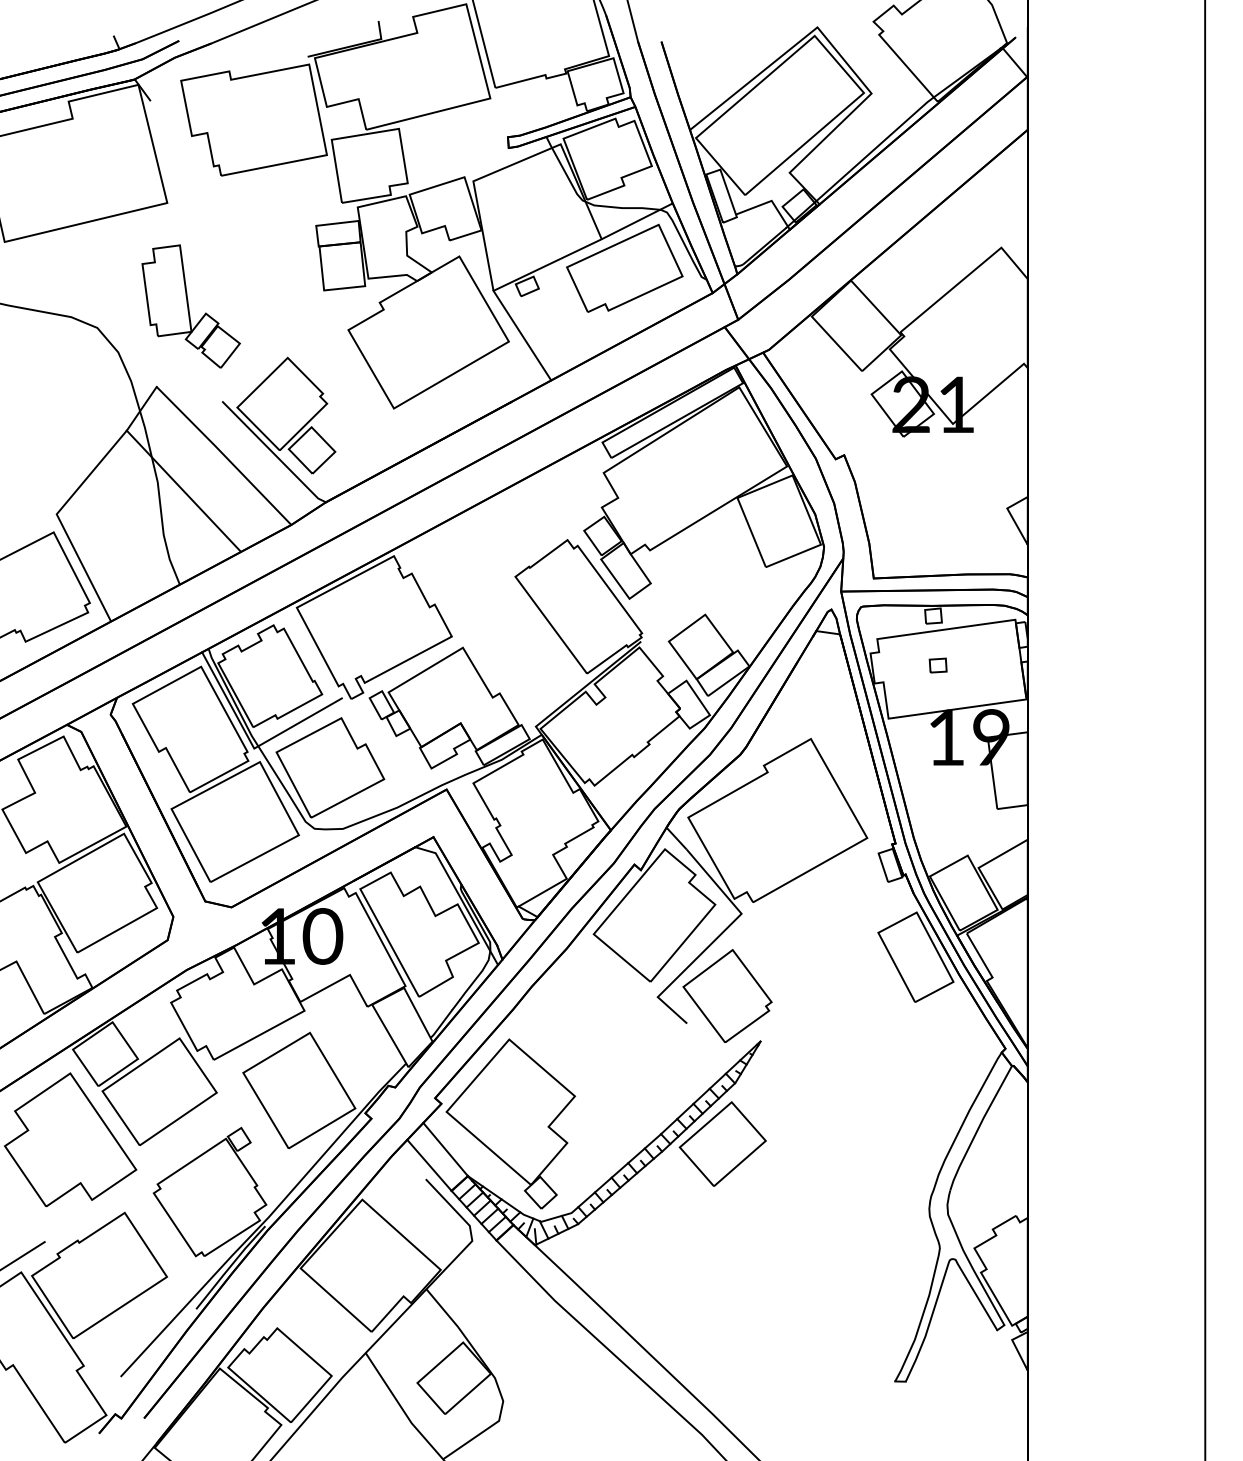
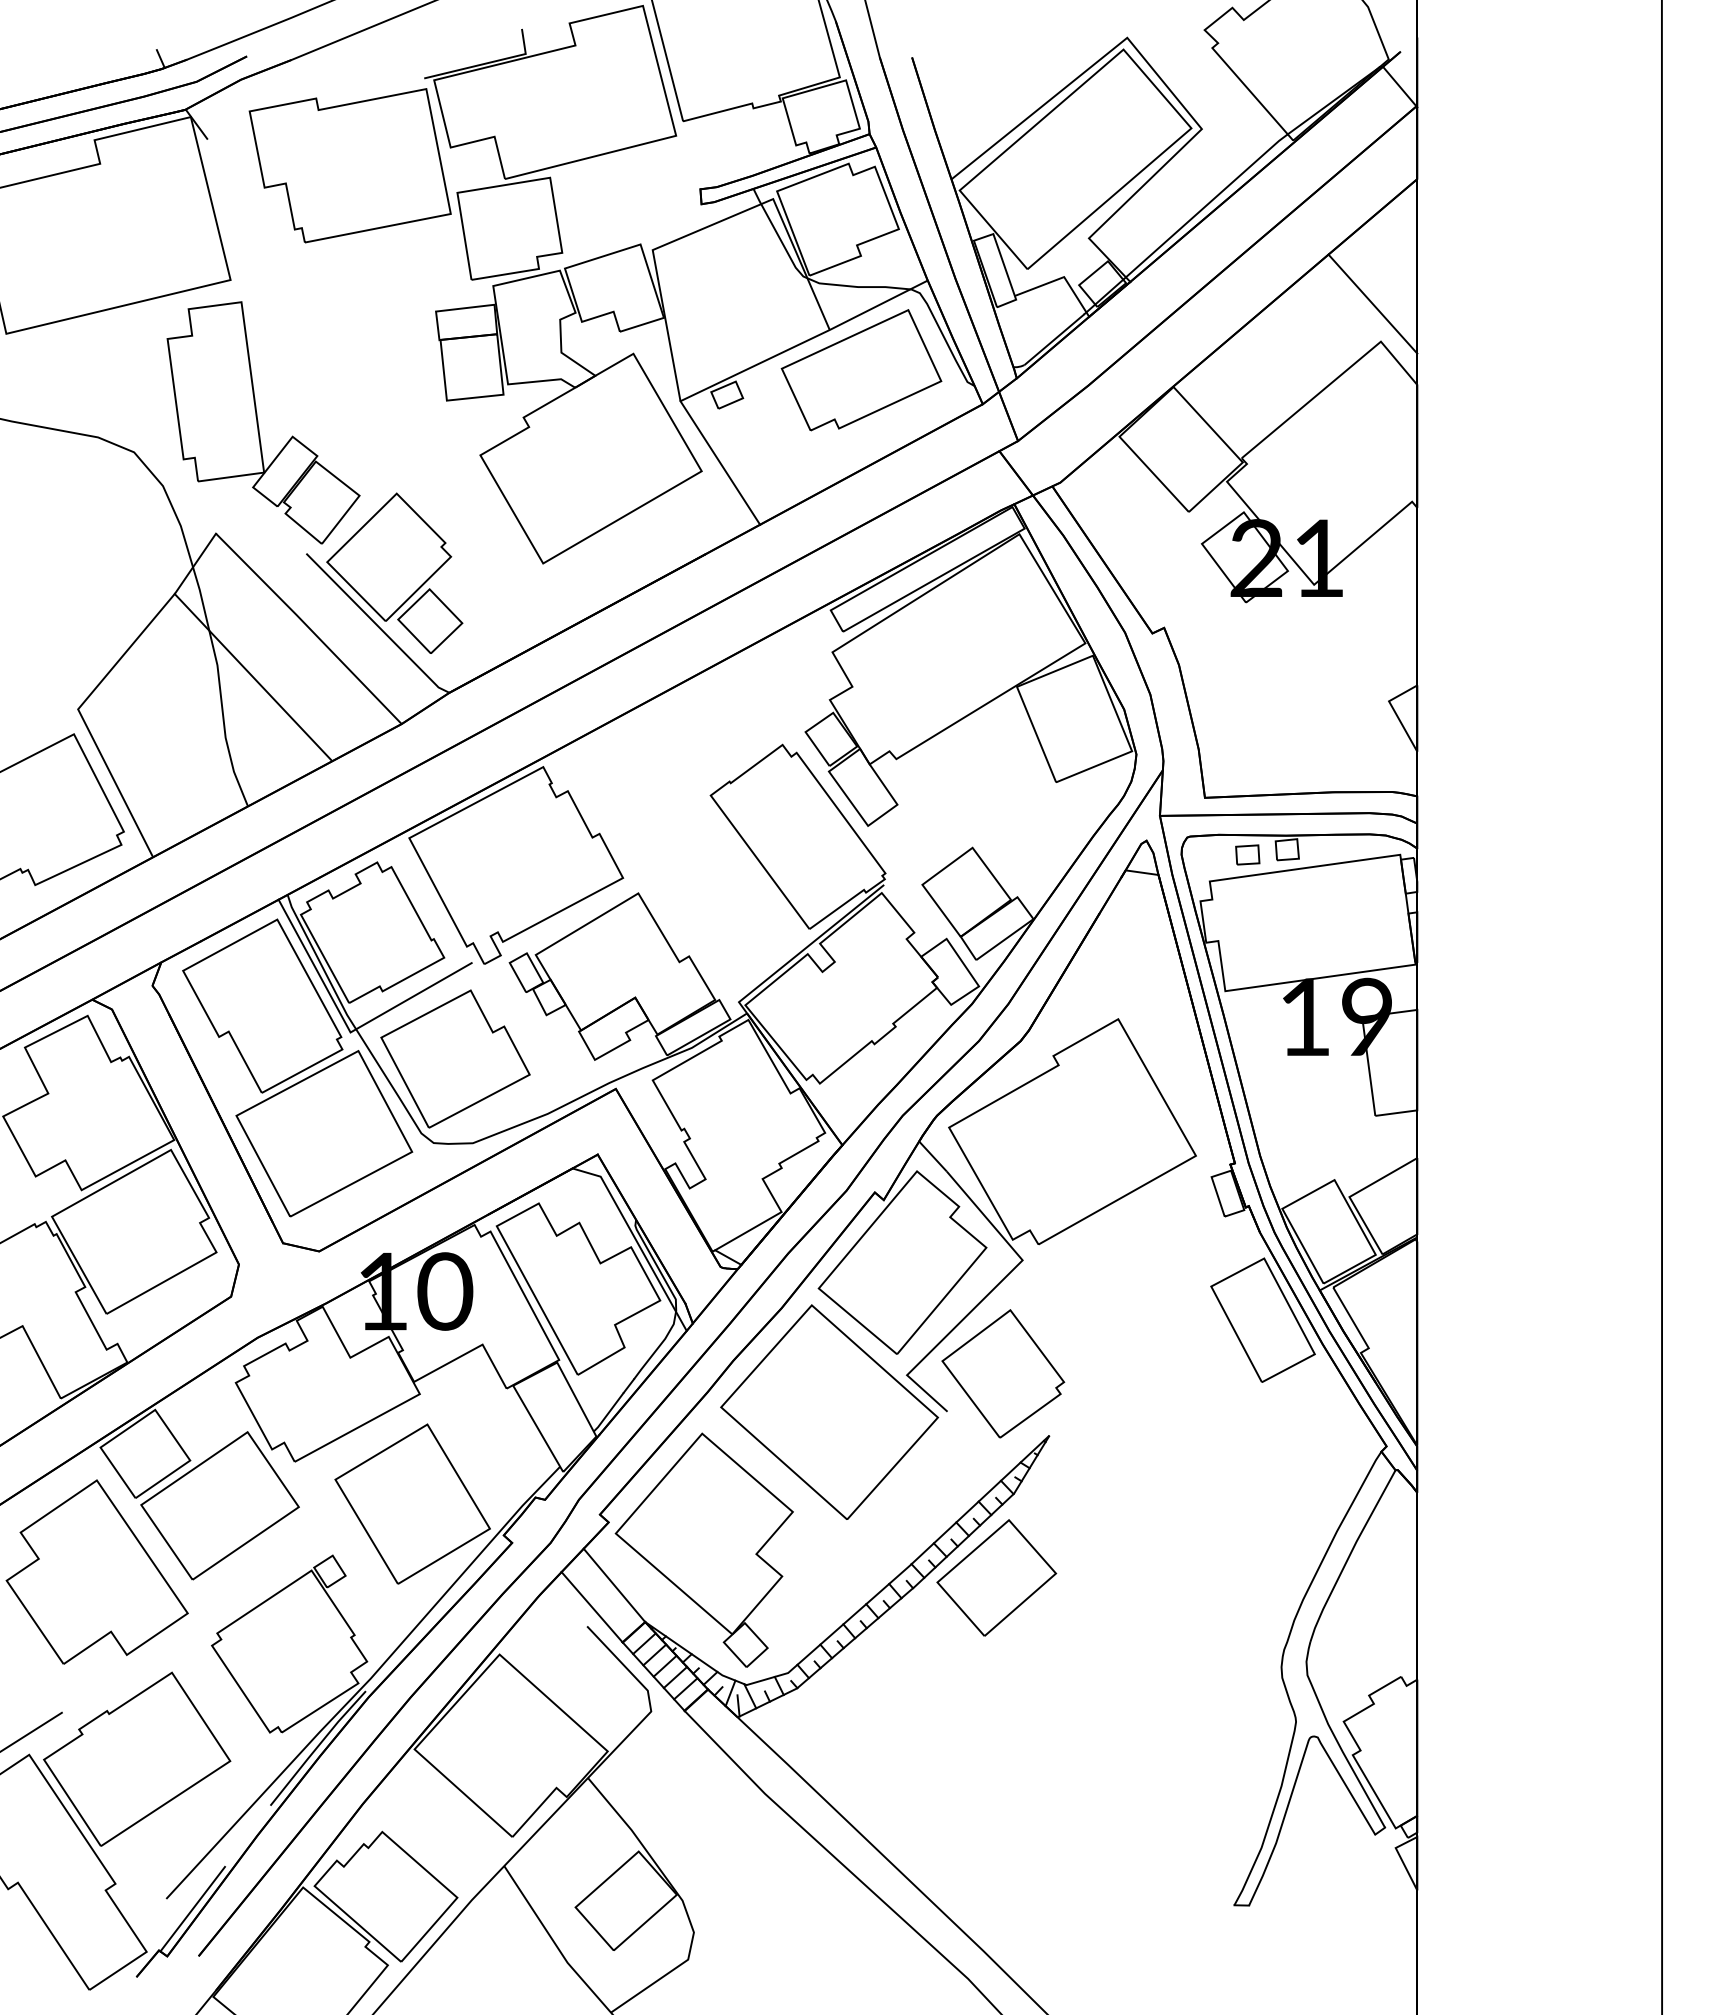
line: (995, 220) -> (1372, 303), added
part: (191, 306) -> (263, 422), size x1.43
part: (938, 665) -> (1247, 854), moved
part: (601, 1023) -> (829, 1411), added
line: (139, 1383) -> (192, 1908), added

